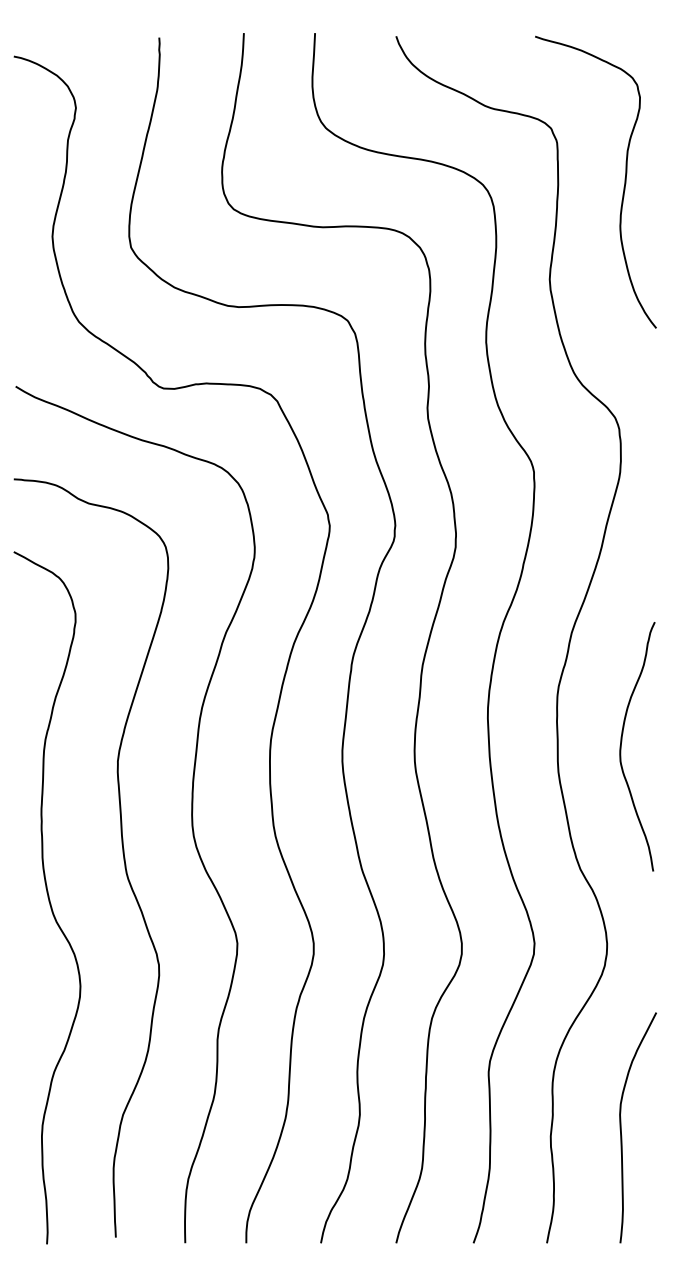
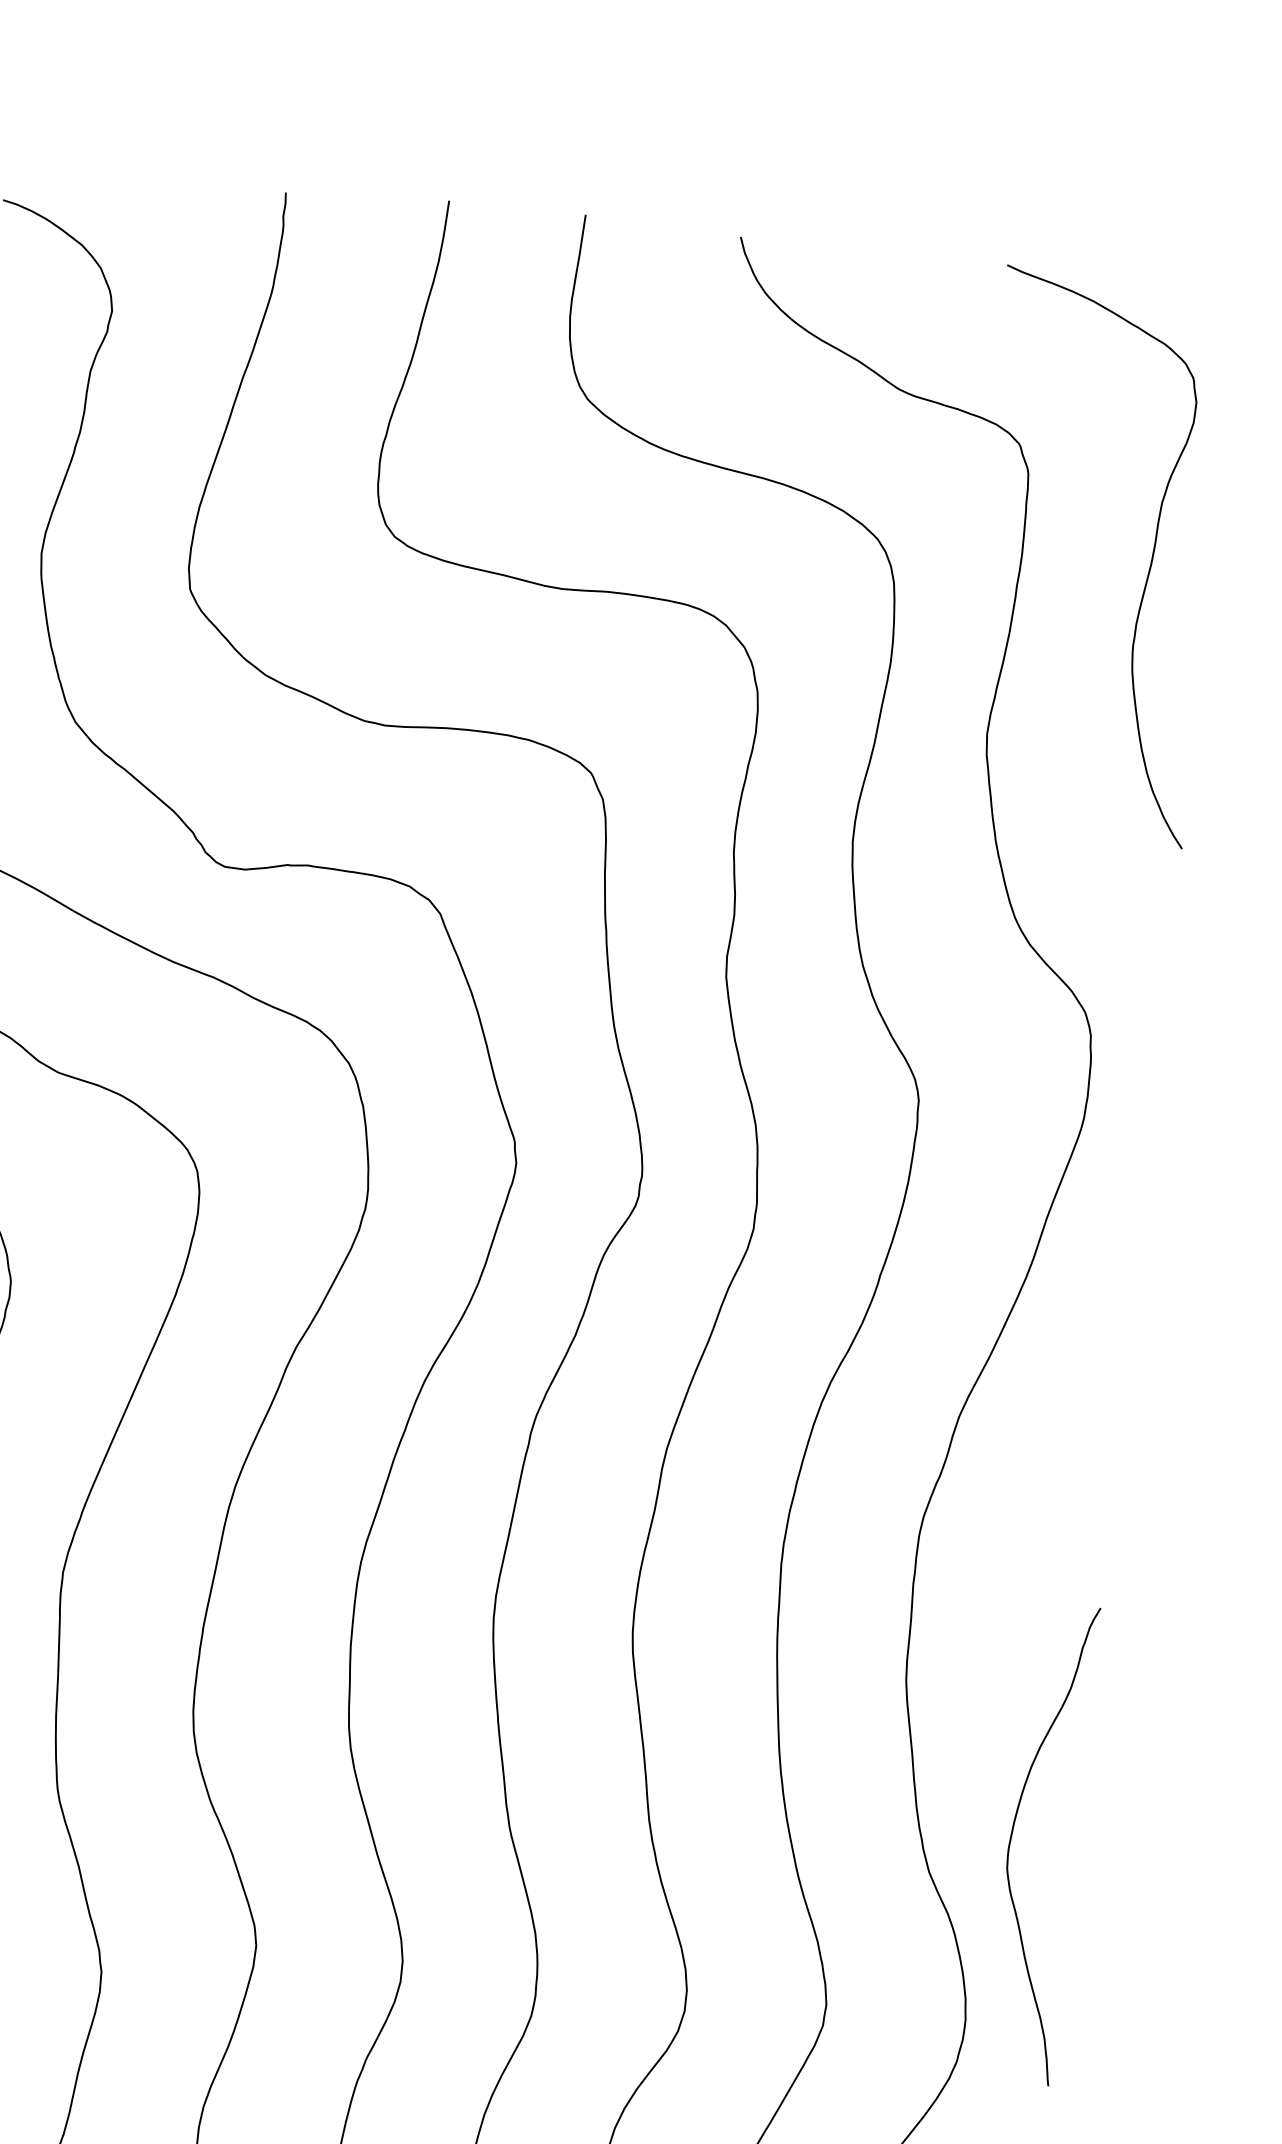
curve: (622, 741) -> (1014, 1830), moved

